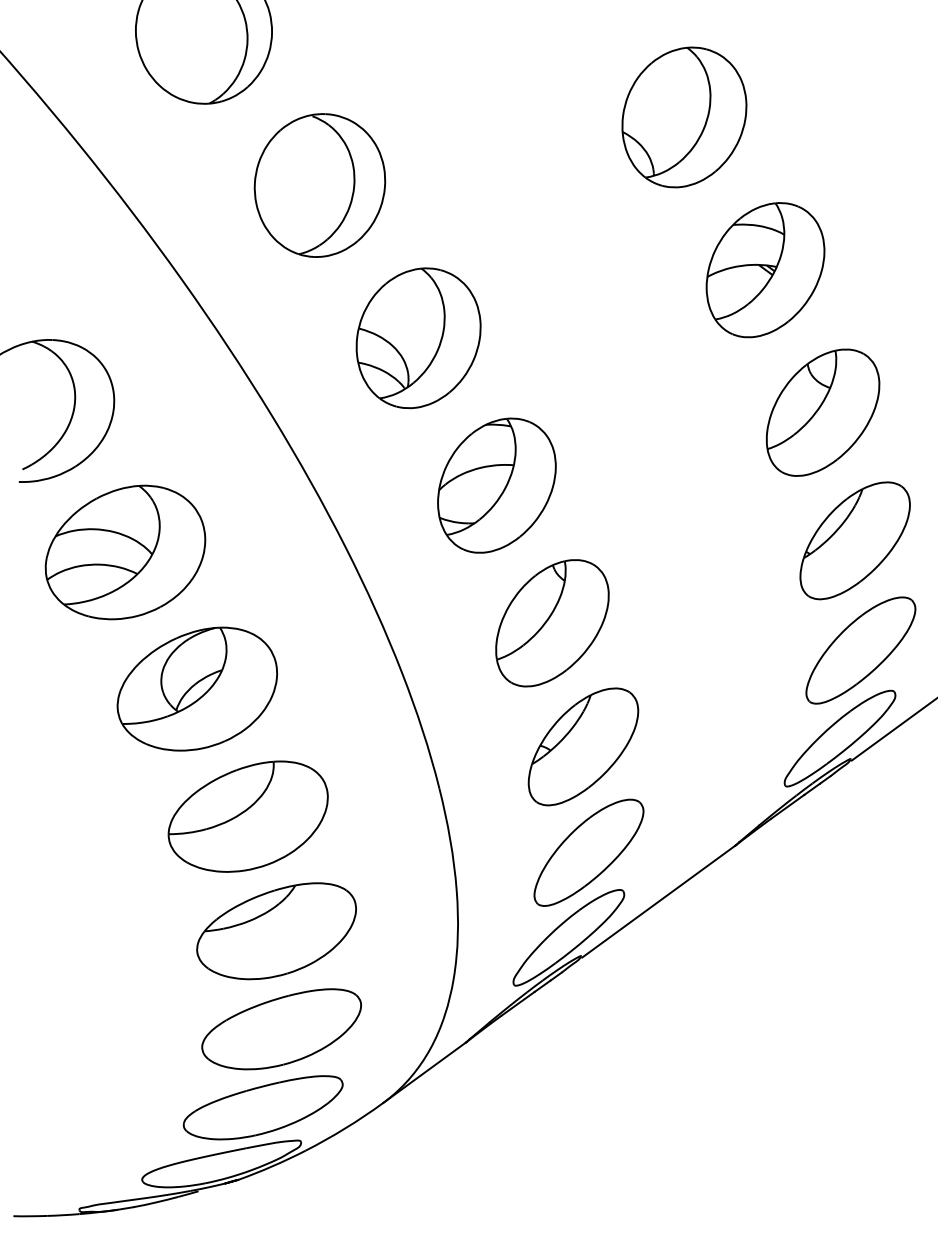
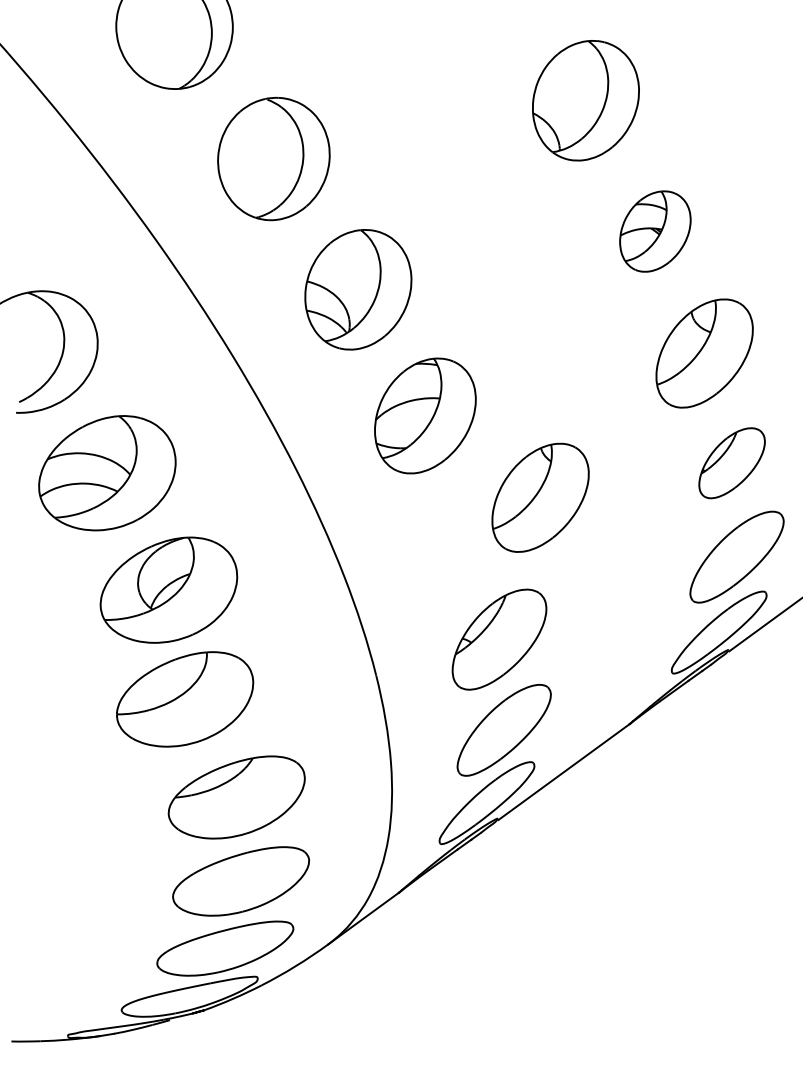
part: (765, 270) -> (655, 231), size x0.7
part: (854, 540) -> (731, 462), size x0.7
part: (552, 623) -> (540, 498), moved
part: (247, 816) -> (184, 699), moved

